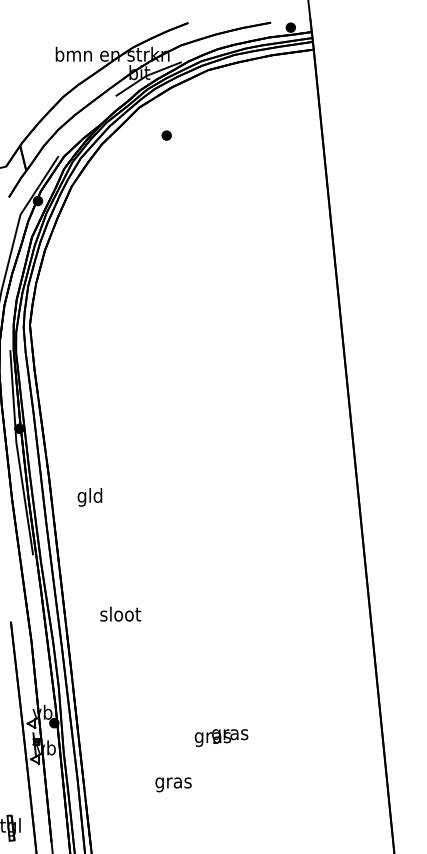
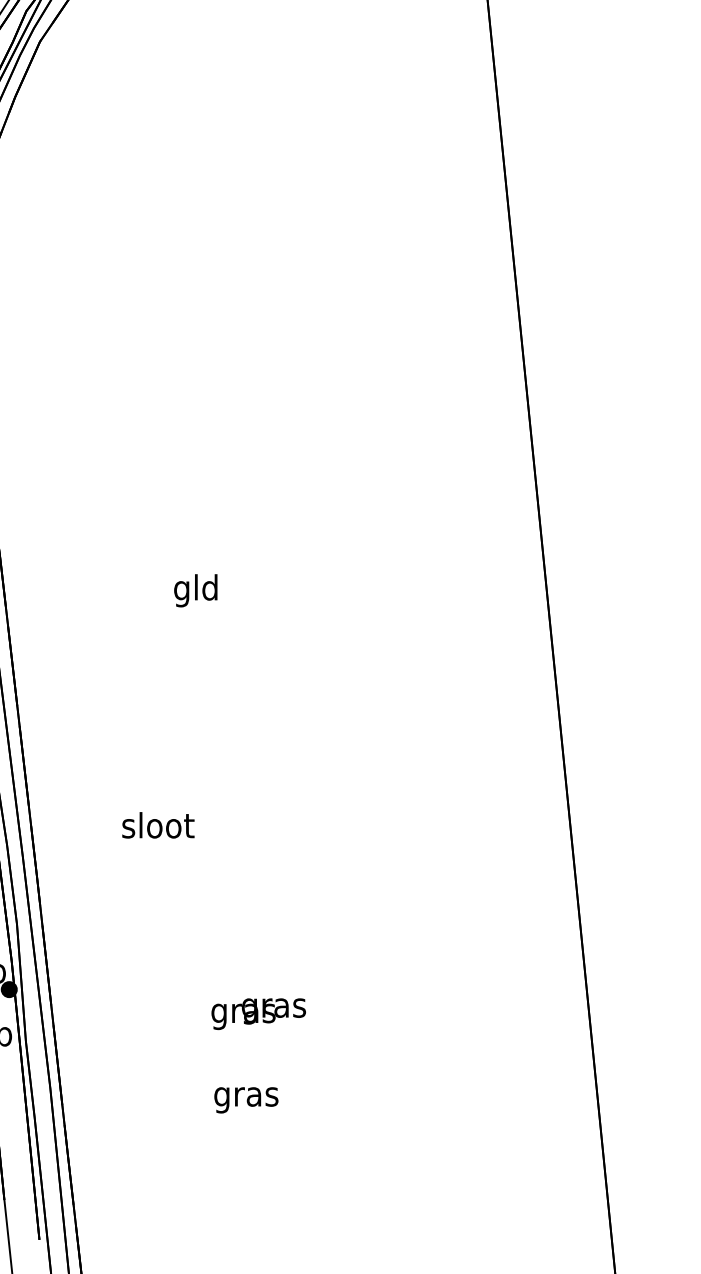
text: (89, 497) -> (195, 590), moved
text: (120, 613) -> (157, 824), moved
text: (221, 737) -> (258, 1013), moved
text: (173, 784) -> (246, 1099), moved

